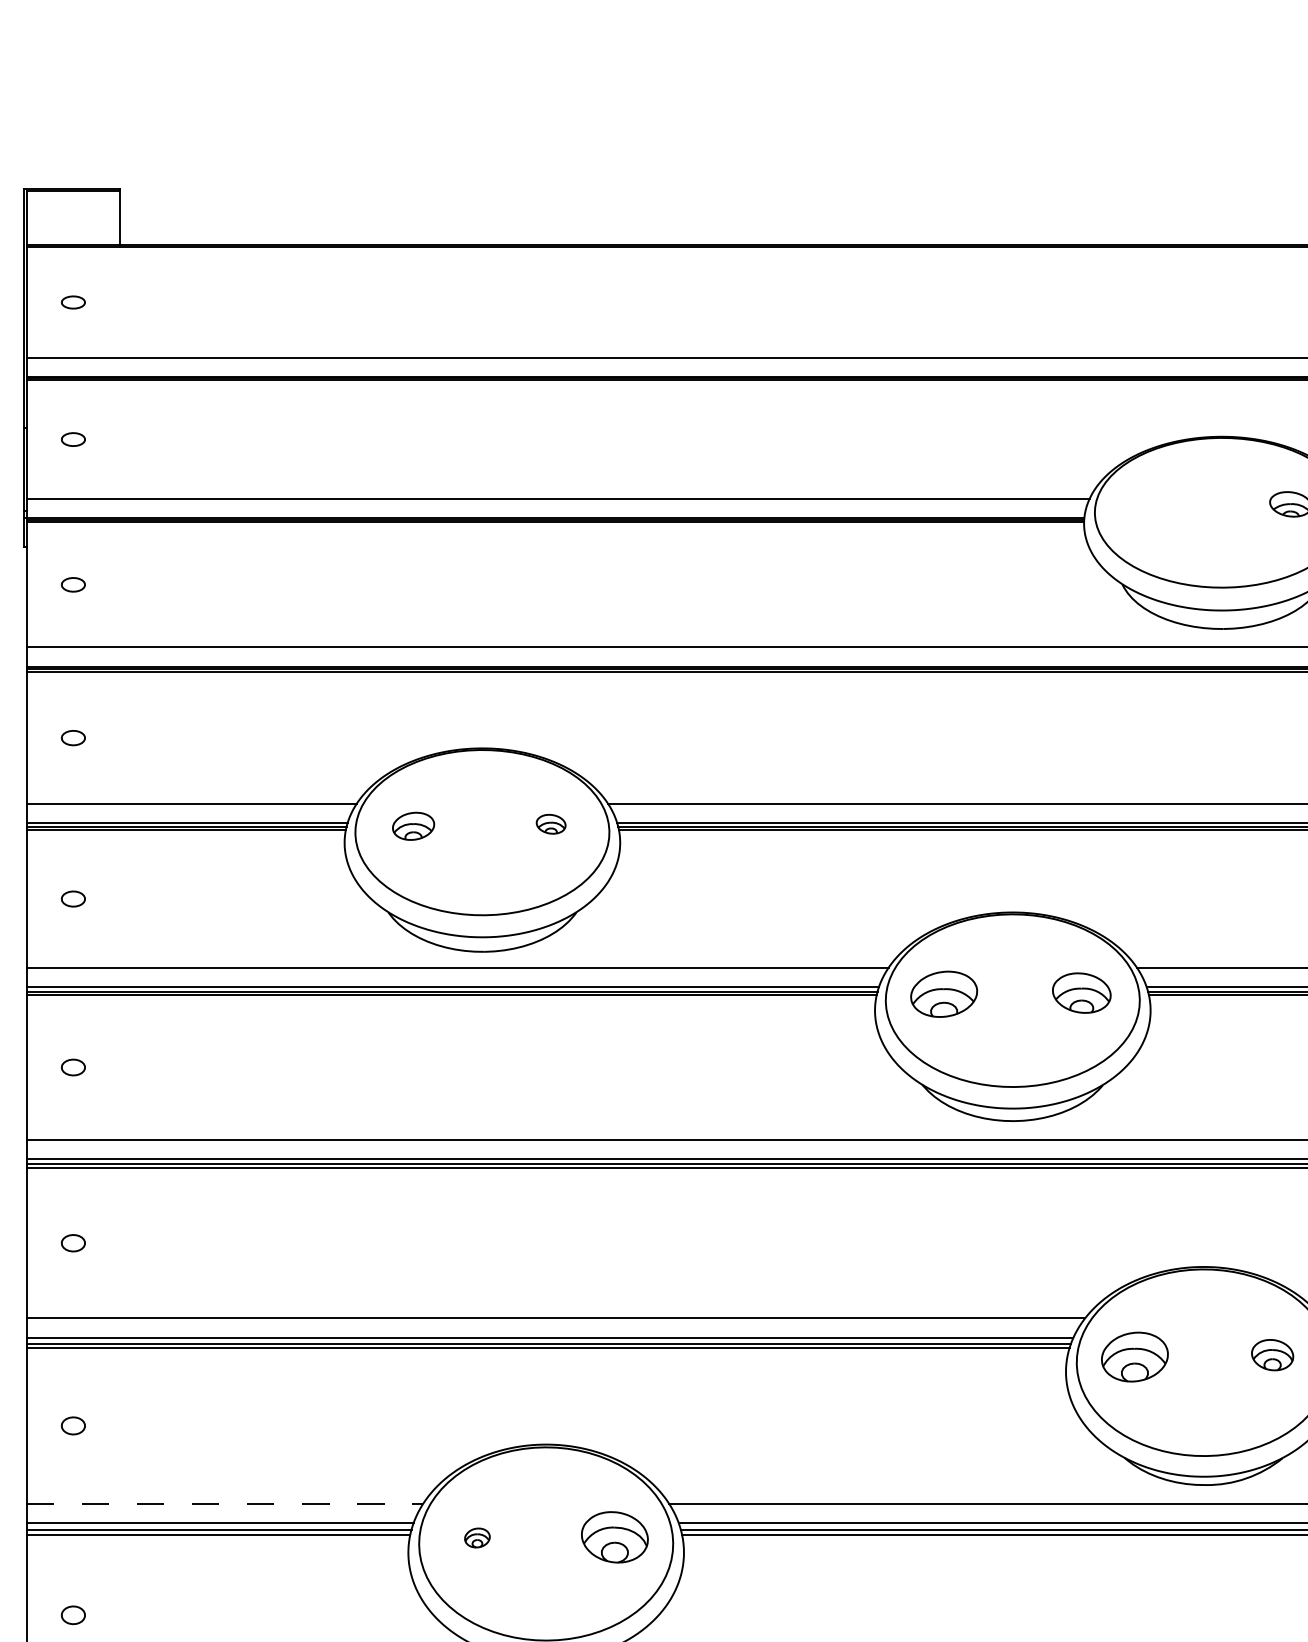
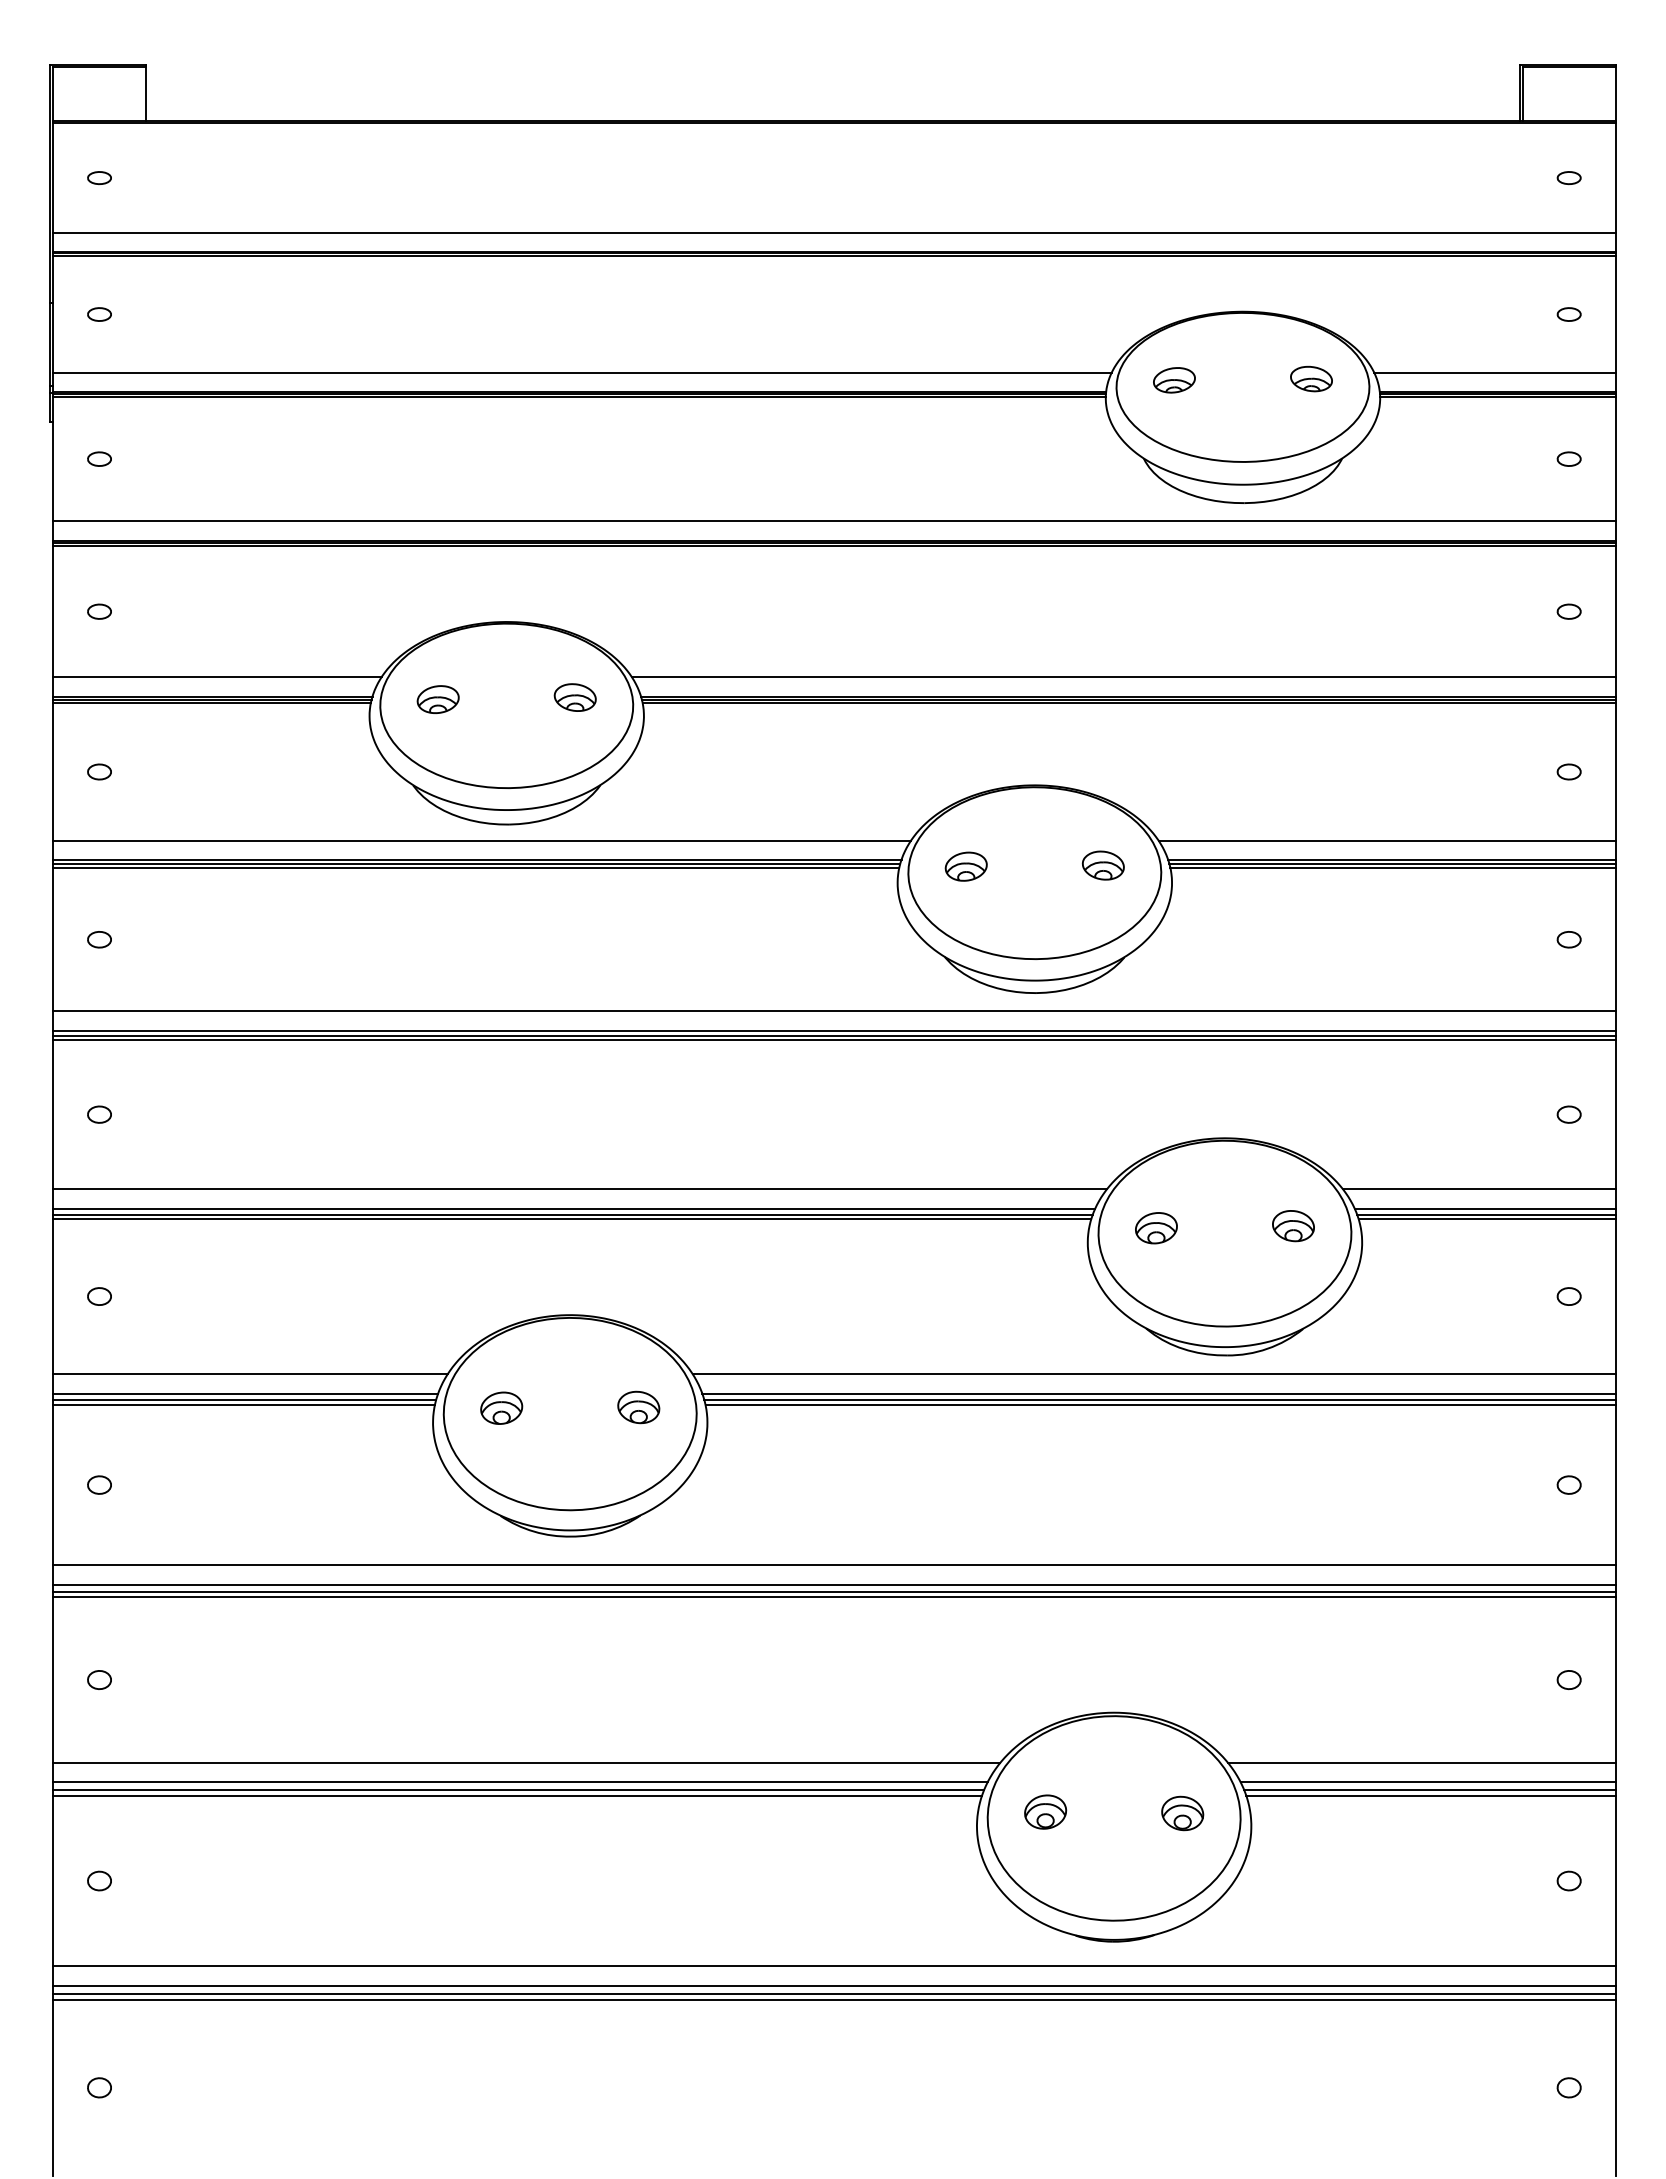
part: (1153, 505) -> (1174, 380), added
part: (550, 824) -> (574, 697), size x1.43
part: (1080, 992) -> (1102, 865), size x0.71
part: (943, 993) -> (965, 866), size x0.62
part: (1135, 1357) -> (1156, 1228), size x0.62
line: (225, 1504) -> (250, 1374), dashed -> solid
part: (477, 1537) -> (501, 1407), size x1.67
part: (614, 1537) -> (638, 1407), size x0.62

